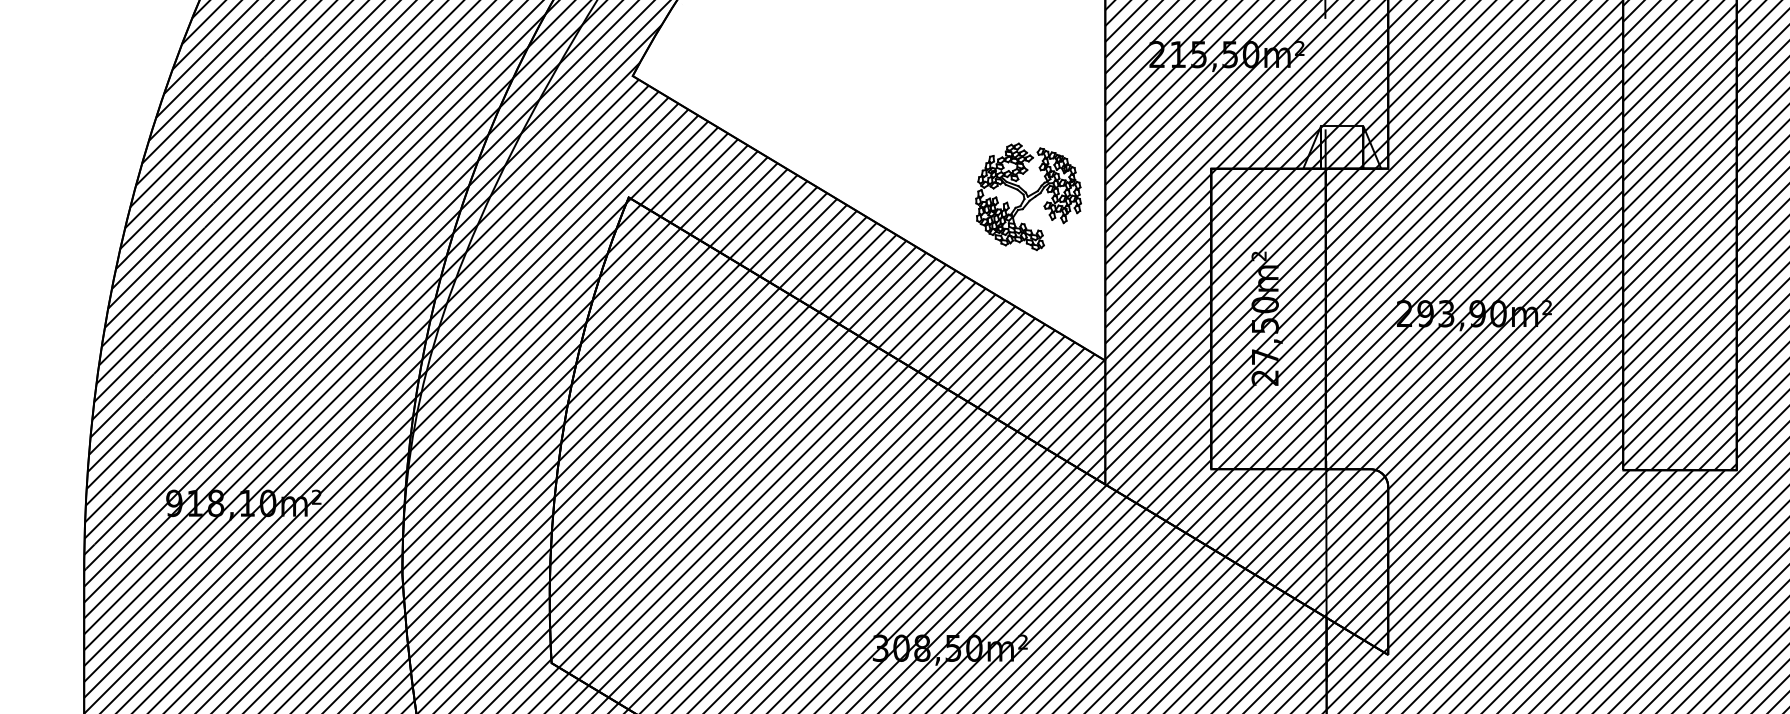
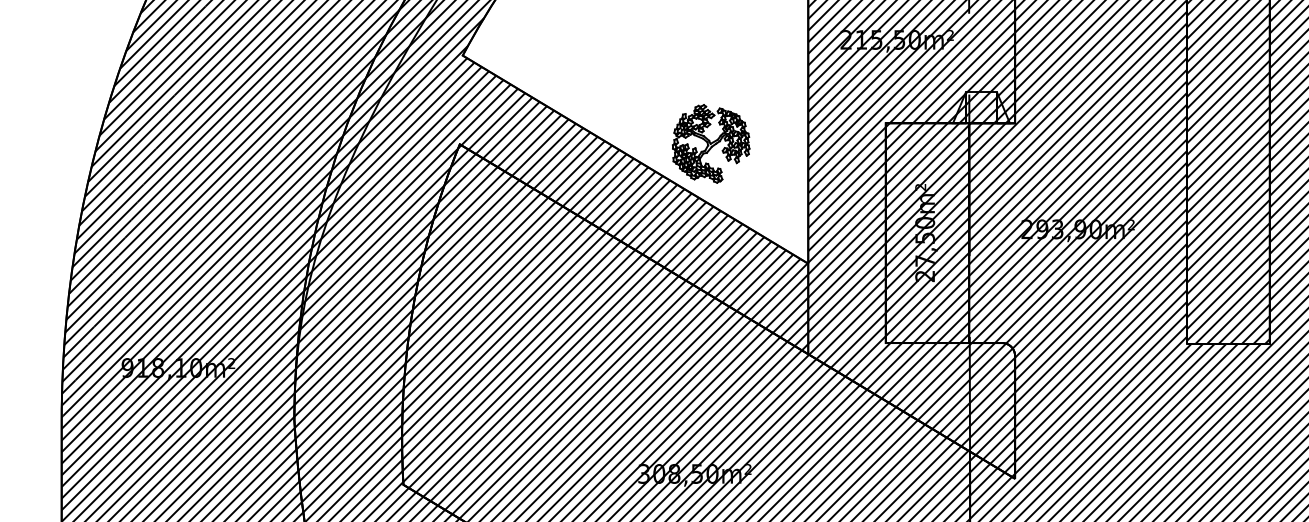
part: (1029, 196) -> (711, 143), moved

